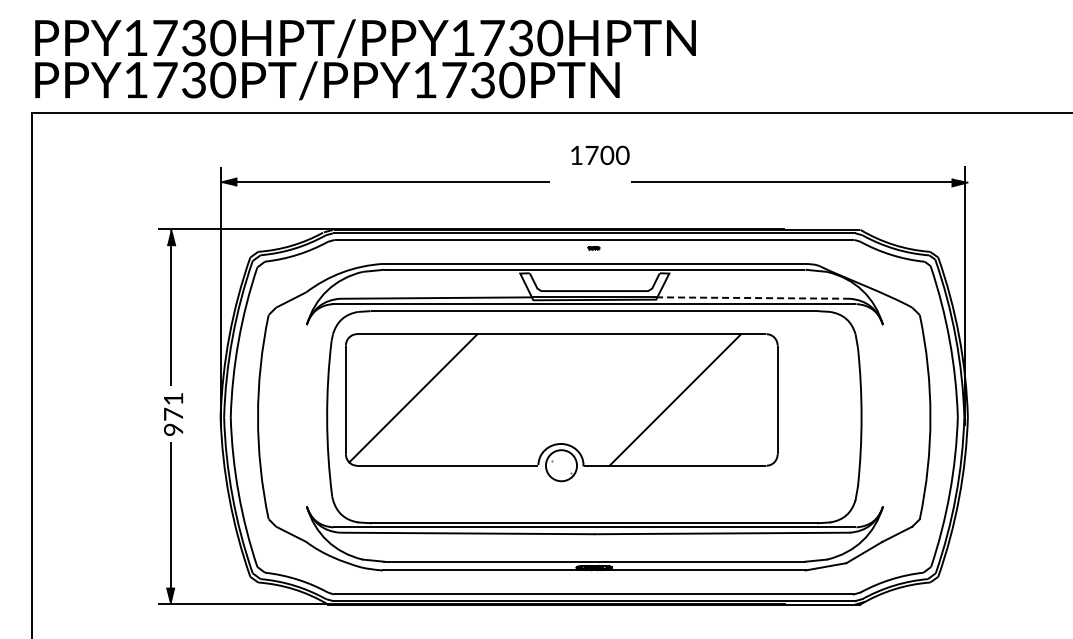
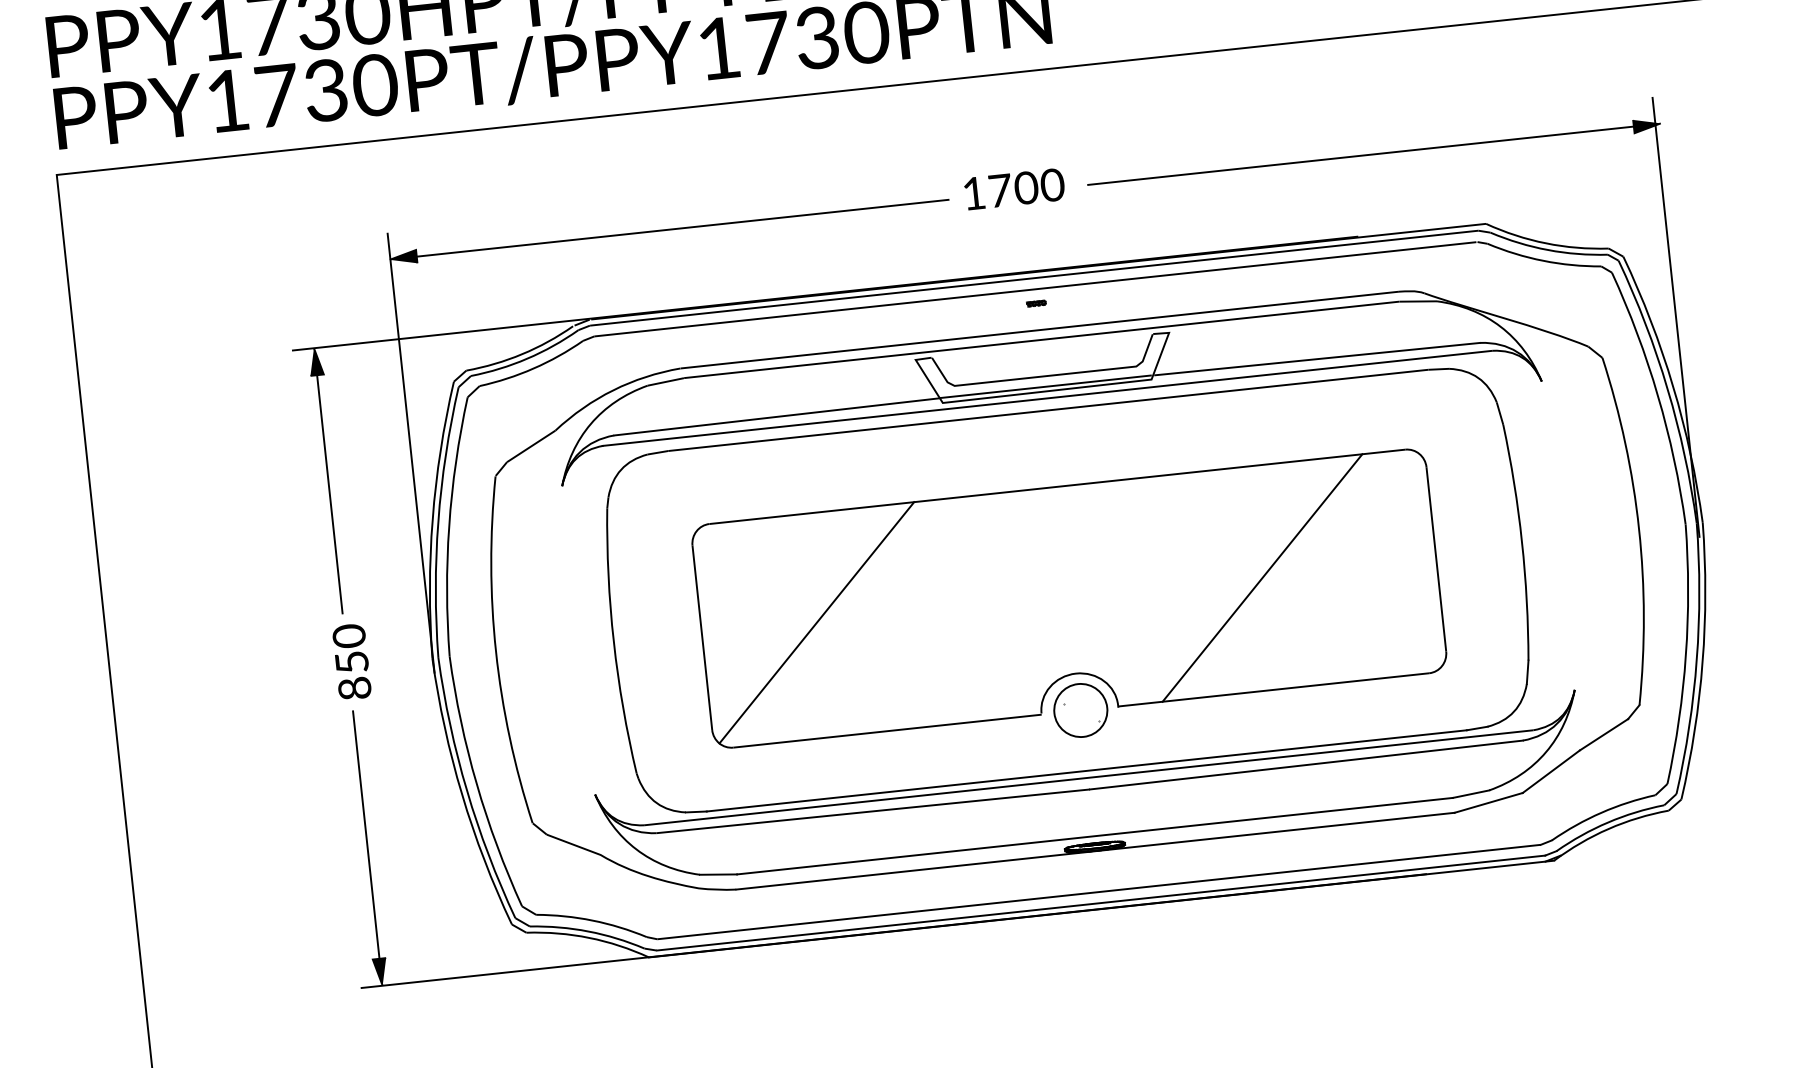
text: (600, 154) -> (1014, 187), moved
line: (753, 298) -> (1316, 359), dashed -> solid
part: (561, 407) -> (1070, 611), moved
text: (173, 414) -> (351, 662), 971 -> 850

